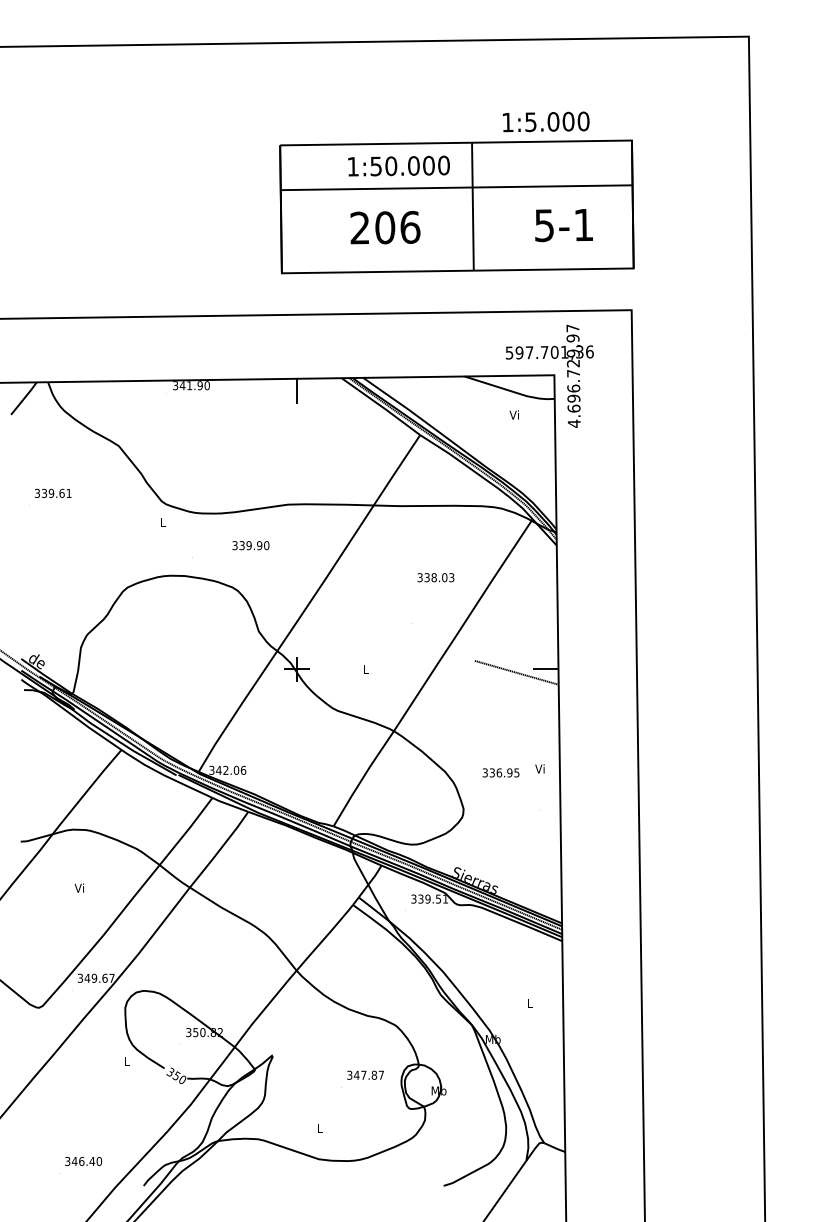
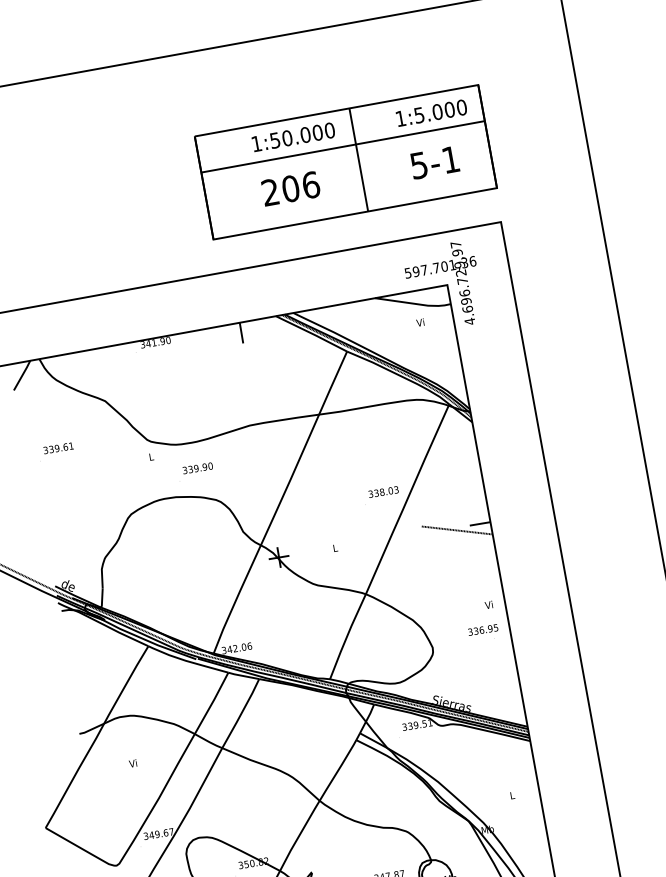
text: (546, 121) -> (431, 112), moved
text: (250, 545) -> (197, 468), moved
text: (435, 577) -> (383, 491), moved
text: (500, 772) -> (482, 629), moved

